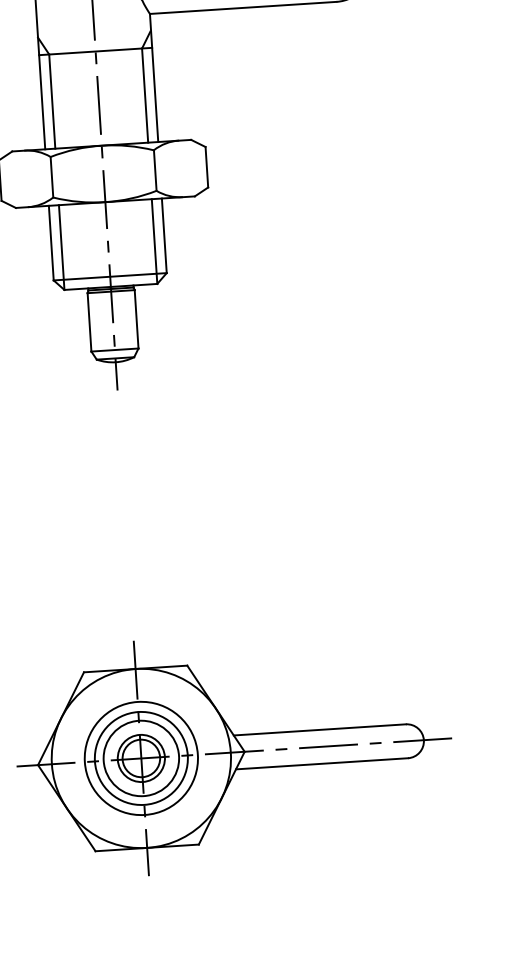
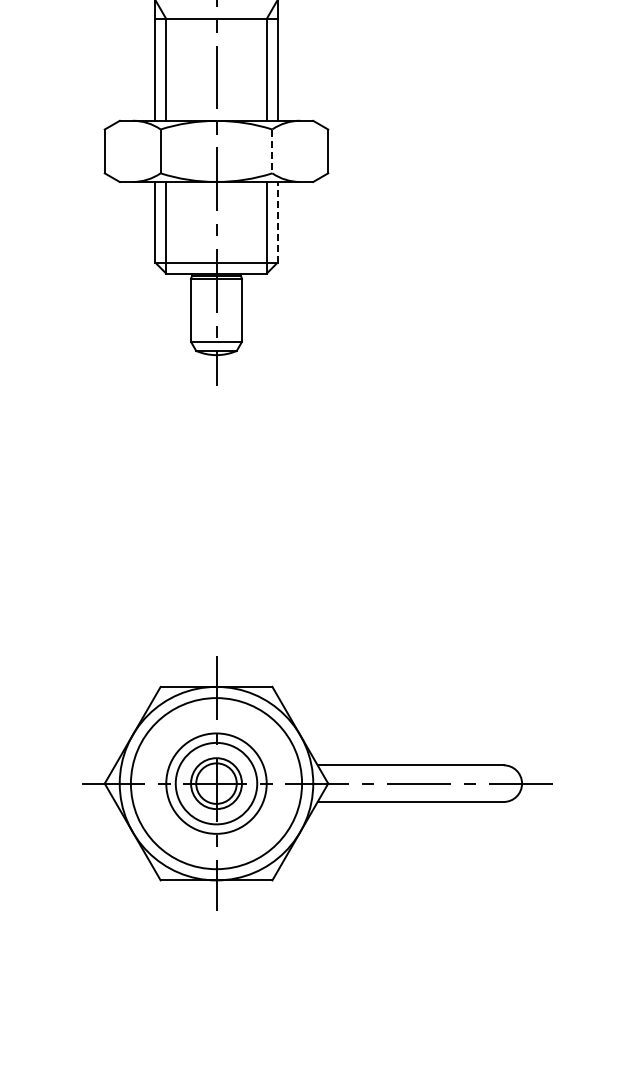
line: (155, 170) -> (272, 151), solid -> dashed
line: (164, 235) -> (277, 221), solid -> dashed
circle: (141, 758) -> (216, 783), size x1.4

